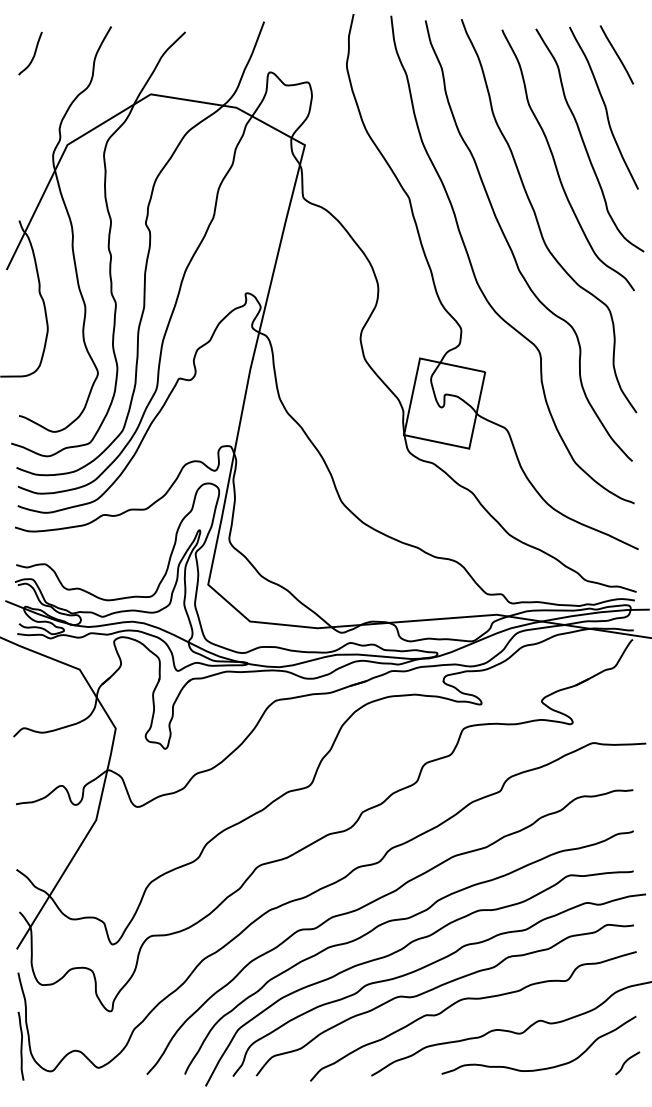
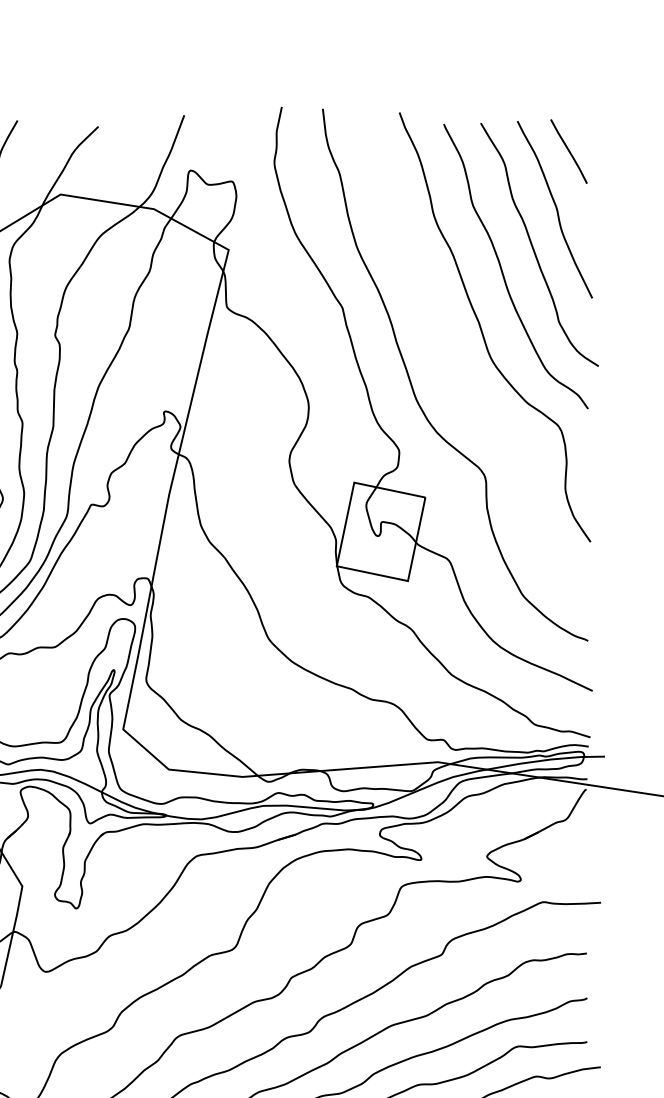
curve: (510, 245) -> (452, 359), removed

